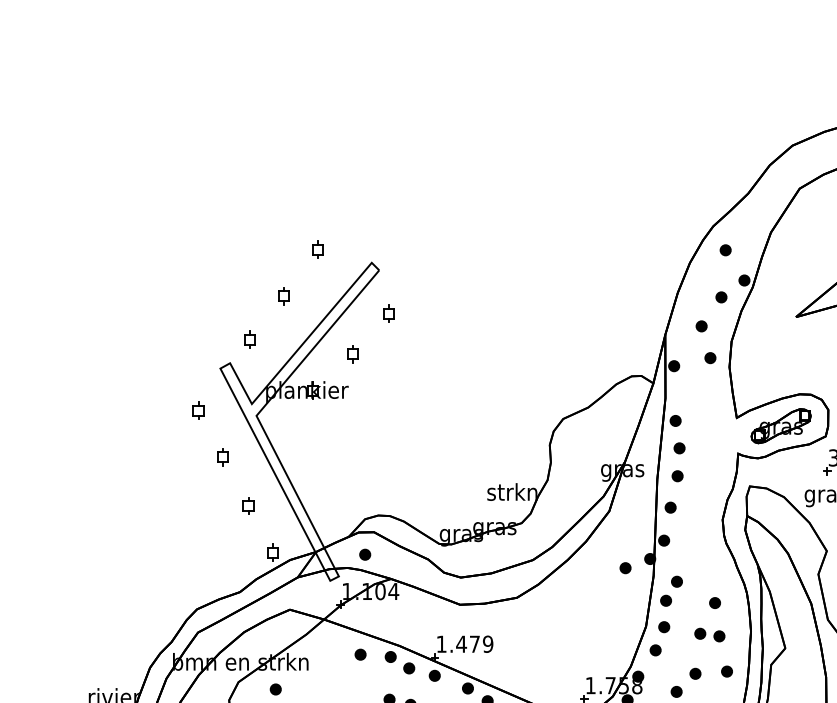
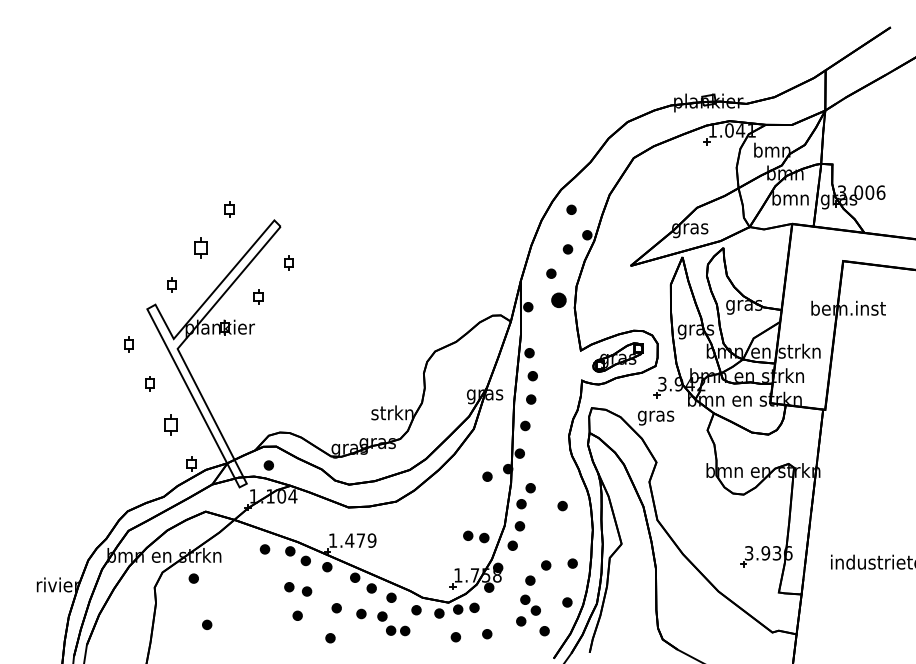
part: (283, 295) -> (200, 247), size x1.4
part: (710, 358) -> (558, 300), size x1.6
part: (248, 505) -> (170, 424), size x1.4
part: (710, 634) -> (476, 536), moved

